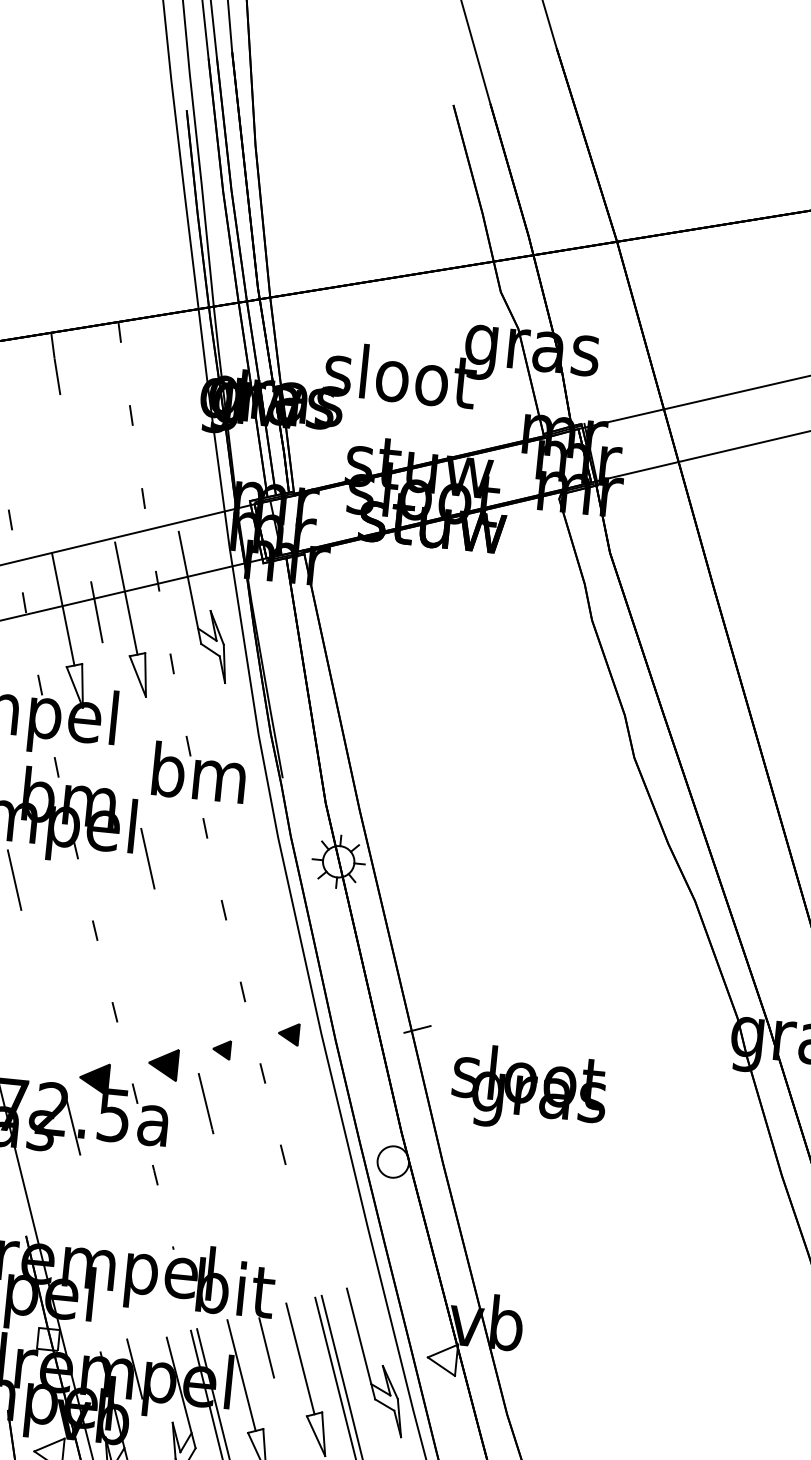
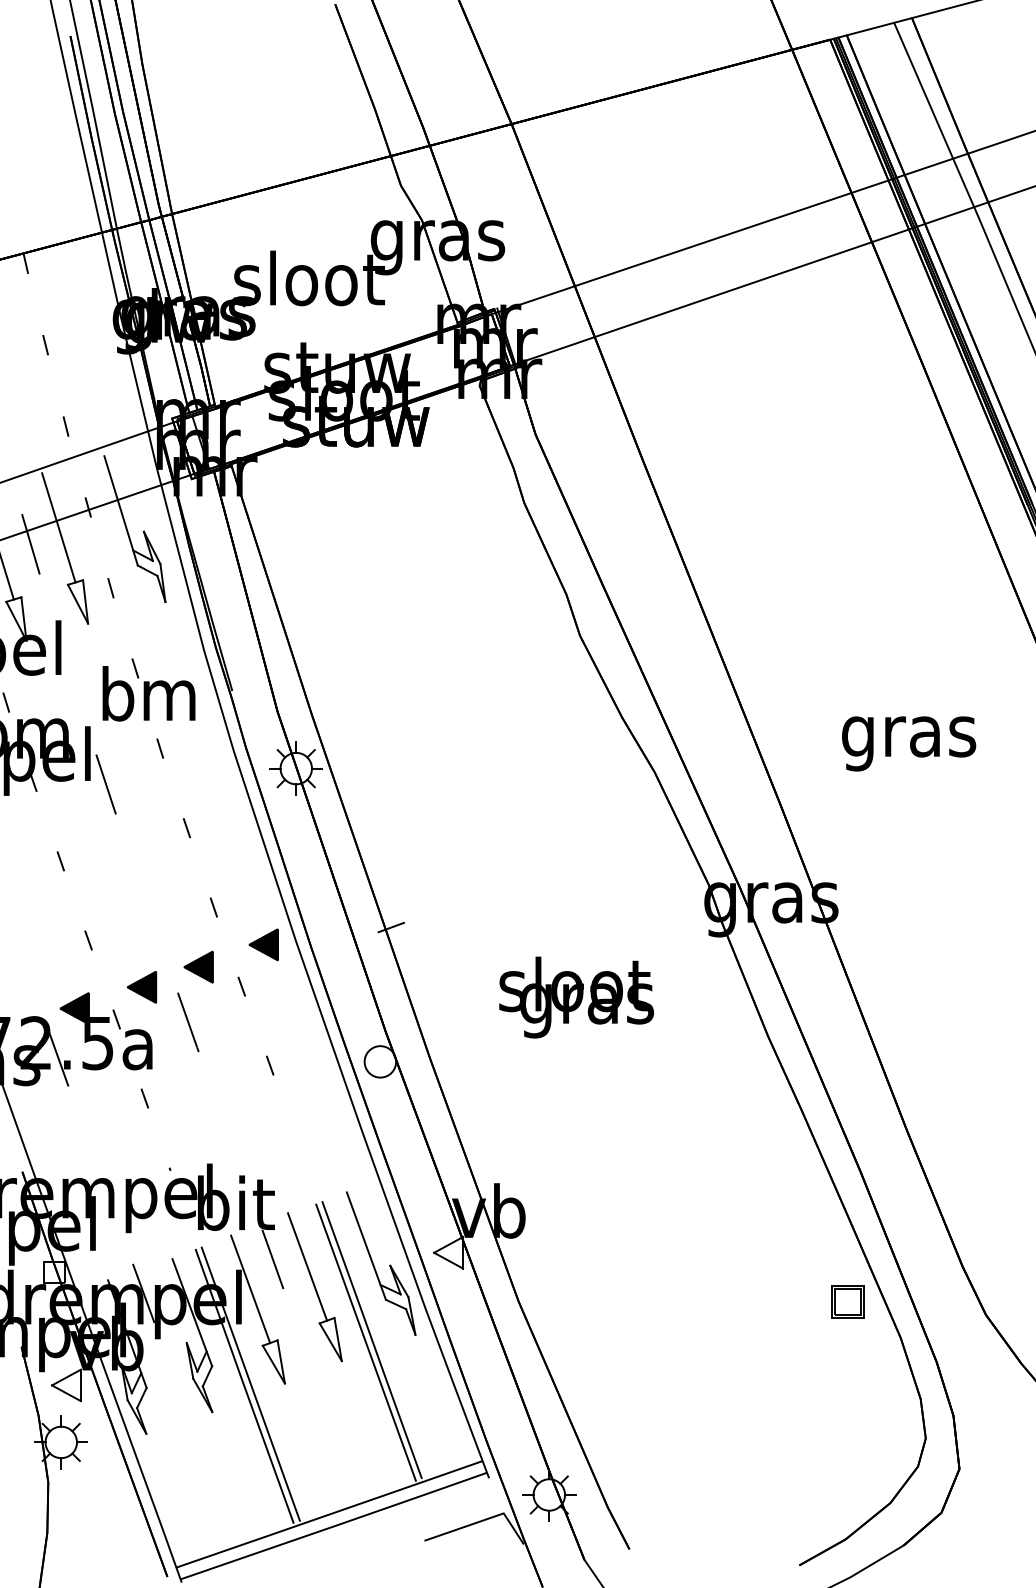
part: (288, 1033) -> (263, 944), size x1.43
part: (221, 1049) -> (198, 966), size x1.67
text: (529, 1089) -> (576, 997), moved

